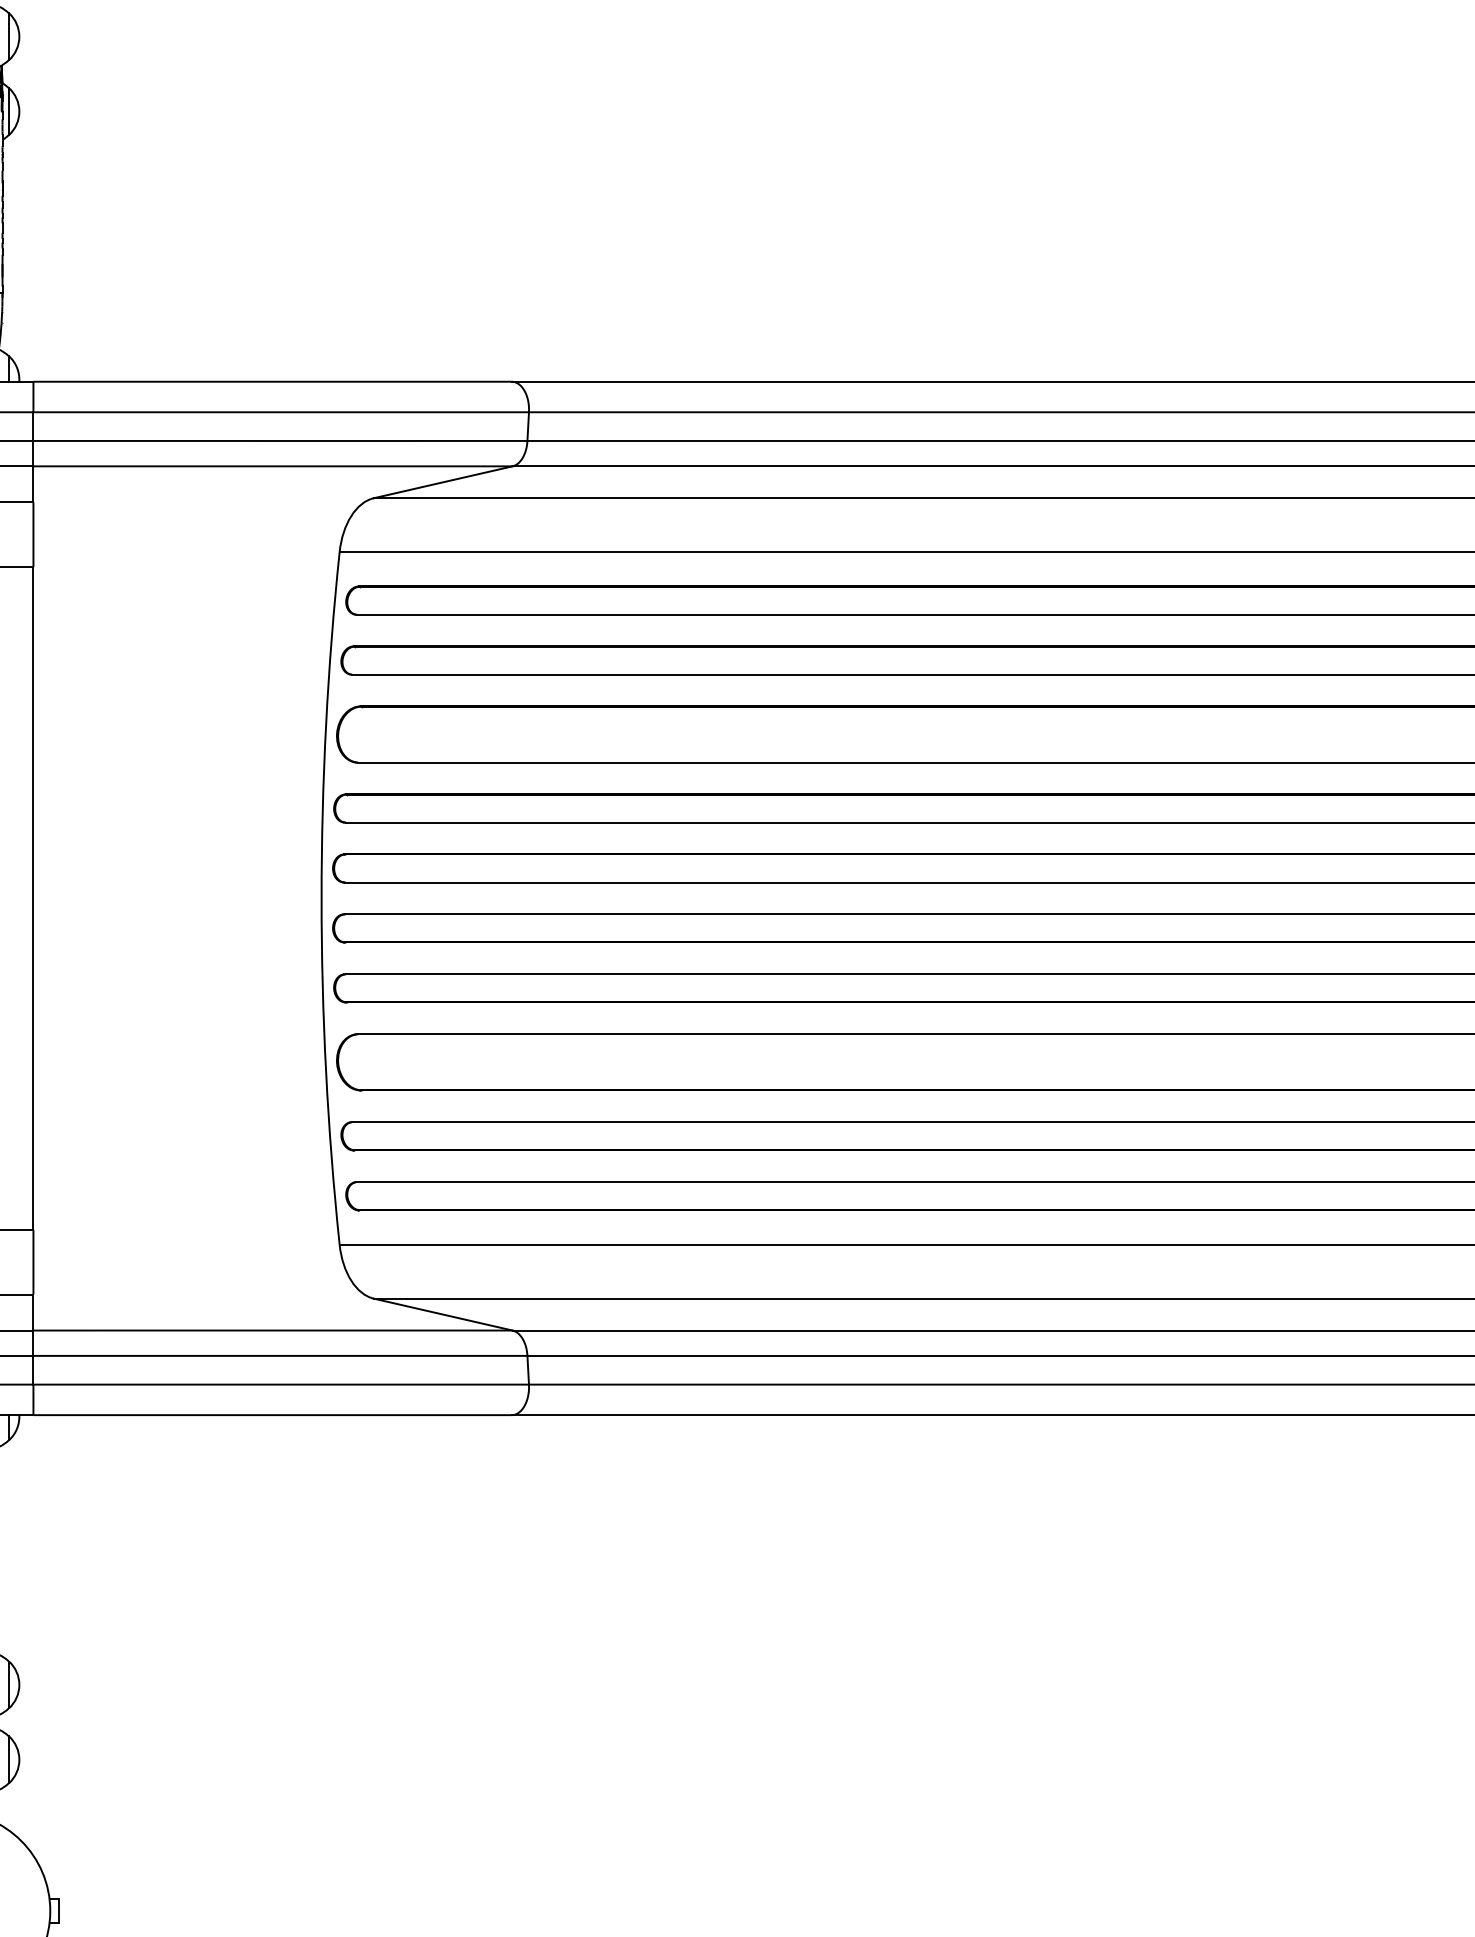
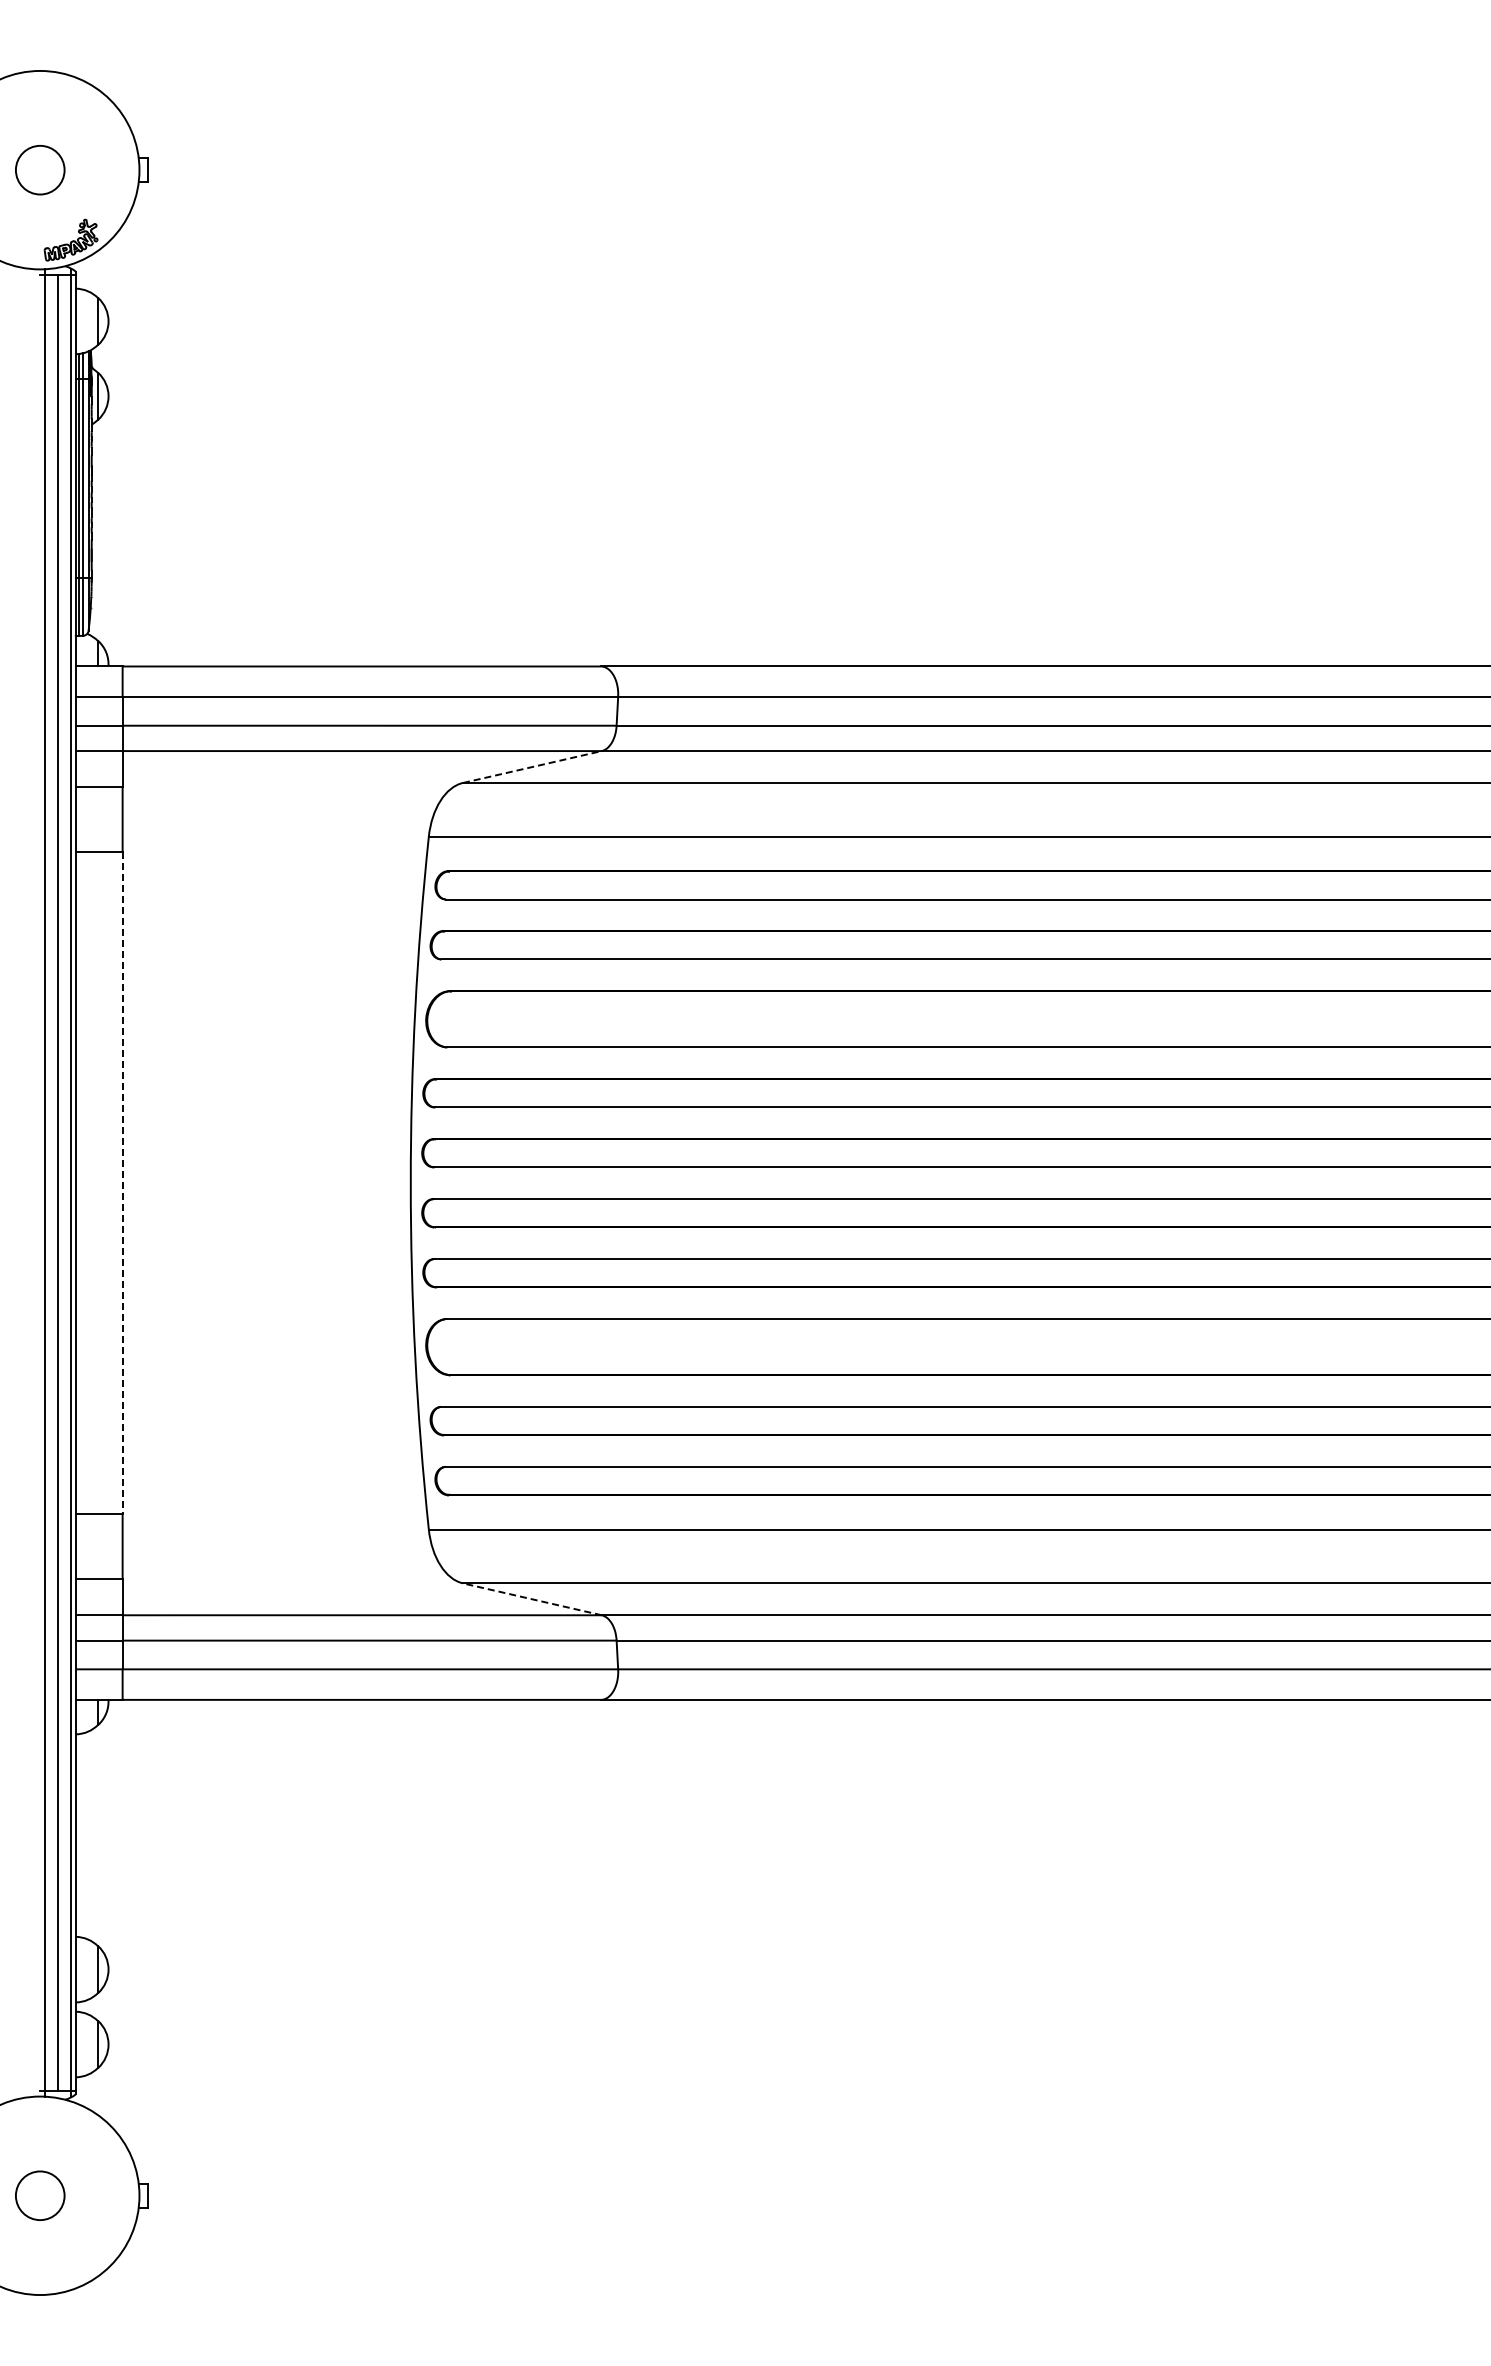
line: (443, 481) -> (532, 766), solid -> dashed
line: (33, 898) -> (122, 1183), solid -> dashed
line: (442, 1314) -> (531, 1599), solid -> dashed

